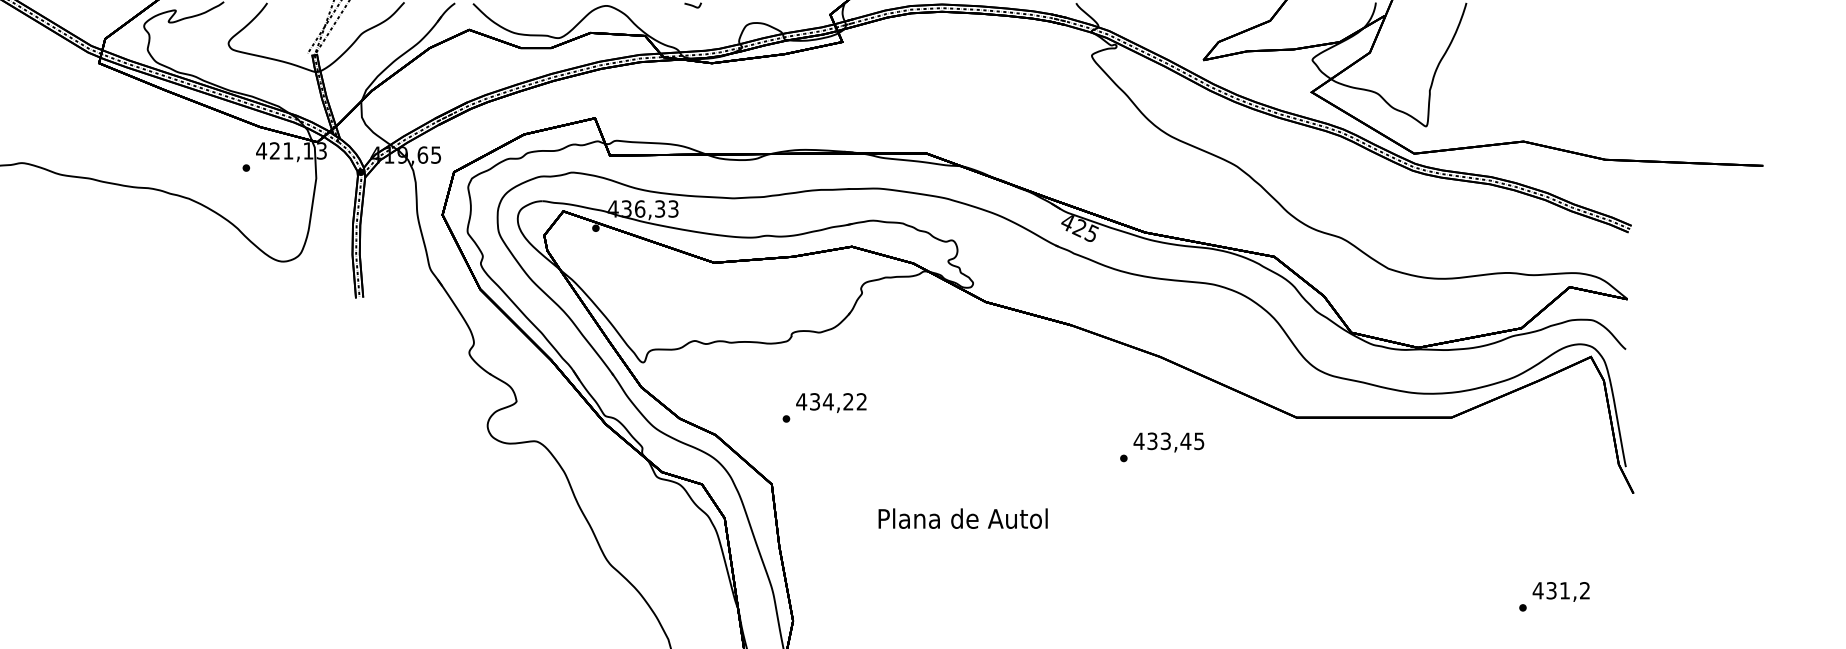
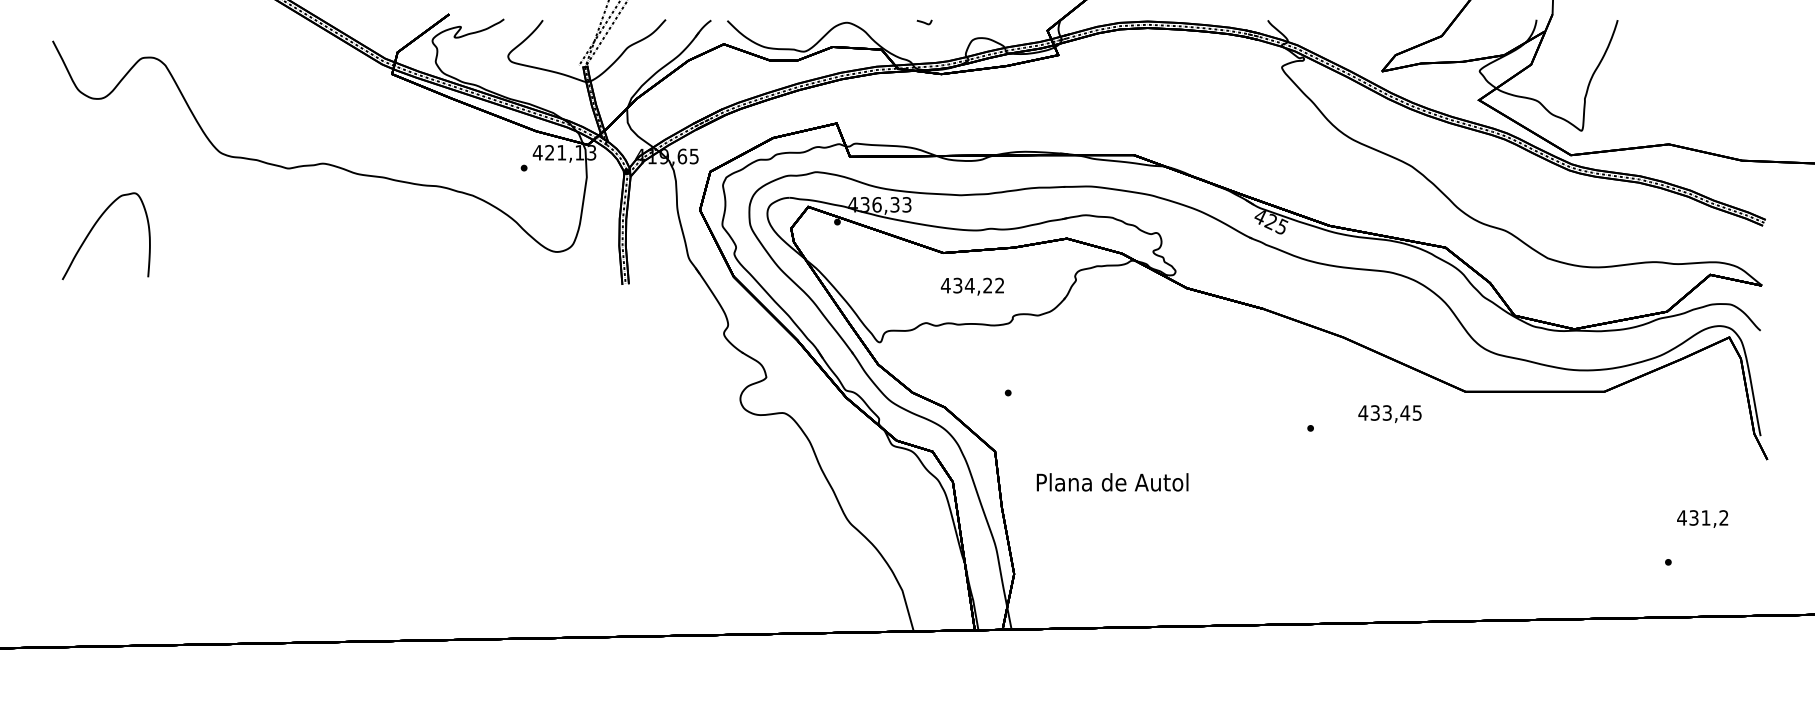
text: (830, 402) -> (971, 286), moved
text: (1168, 441) -> (1389, 413), moved
text: (963, 518) -> (1112, 482), moved
text: (1561, 591) -> (1702, 518), moved

